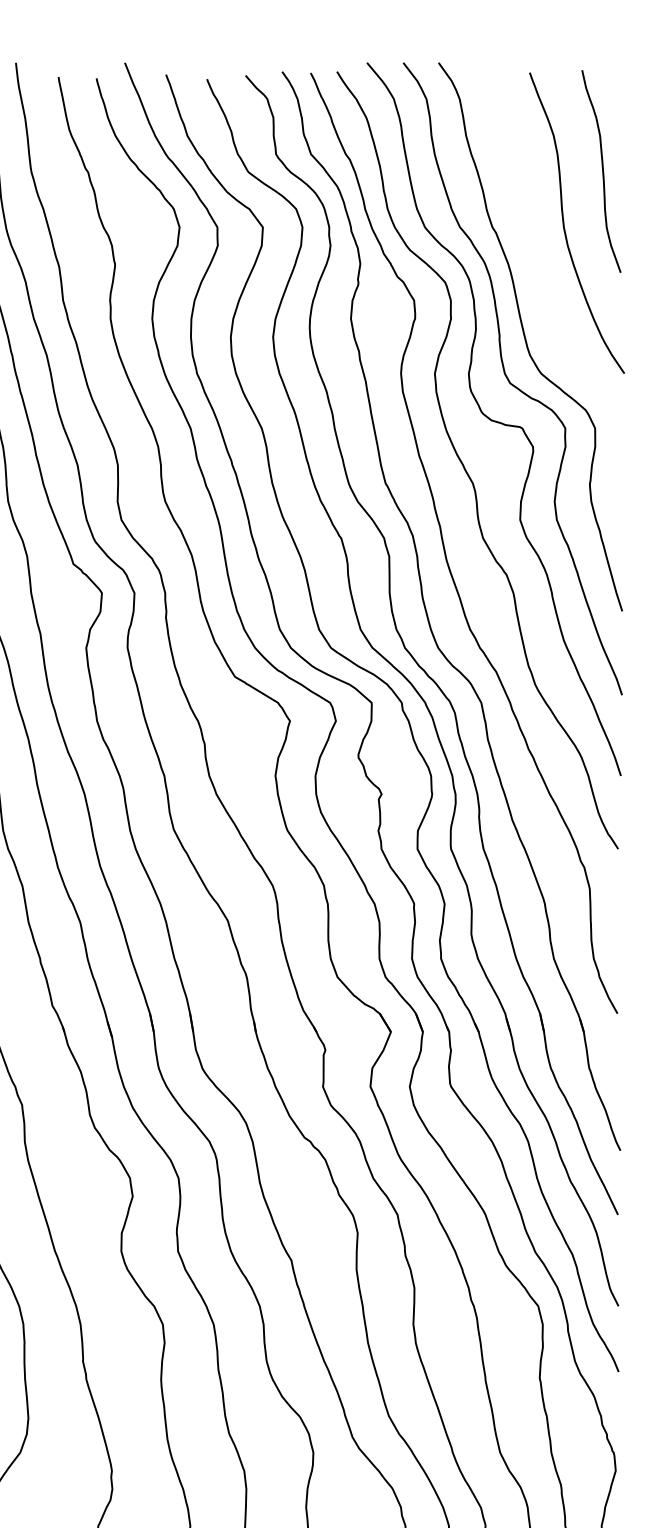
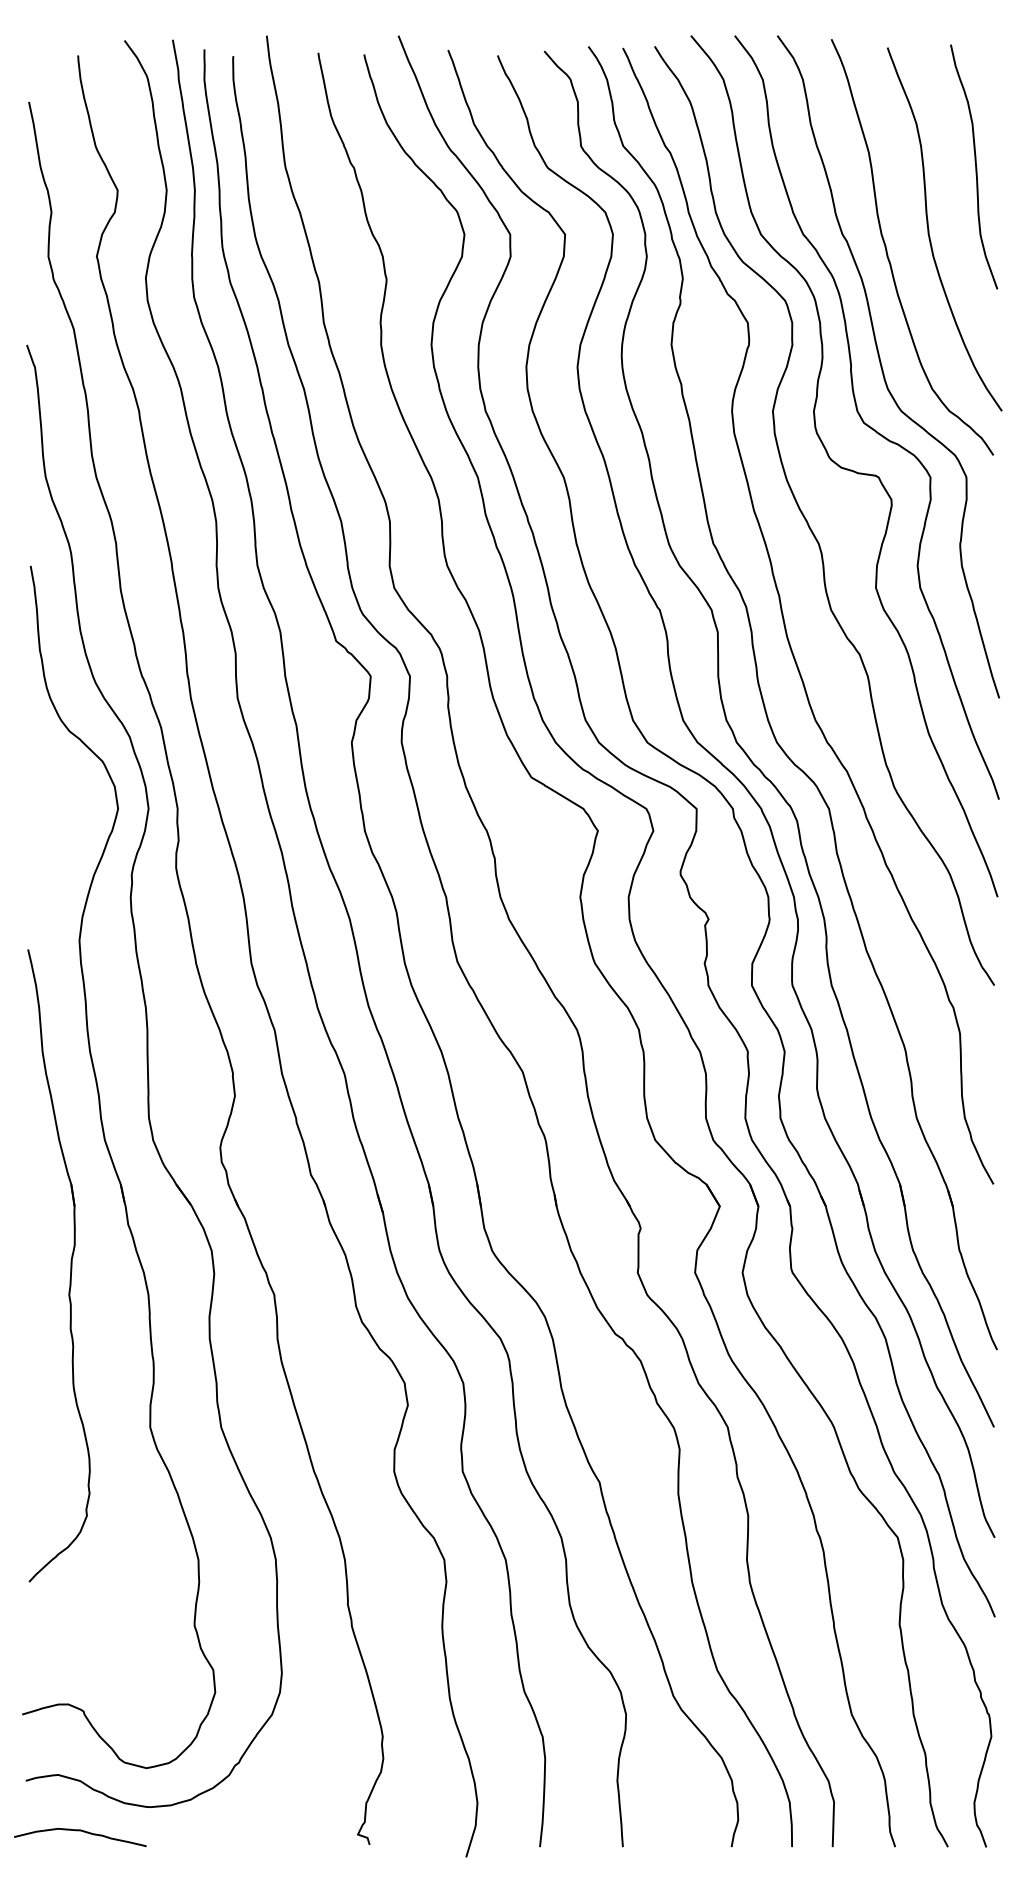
curve: (530, 243) -> (888, 254), added

